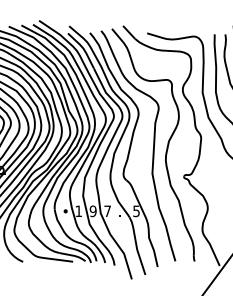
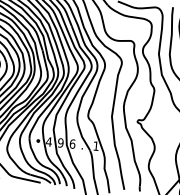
text: (78, 210) -> (48, 141), 1 -> 4
text: (107, 211) -> (72, 144), 7 -> 6
text: (136, 211) -> (96, 146), 5 -> 1

